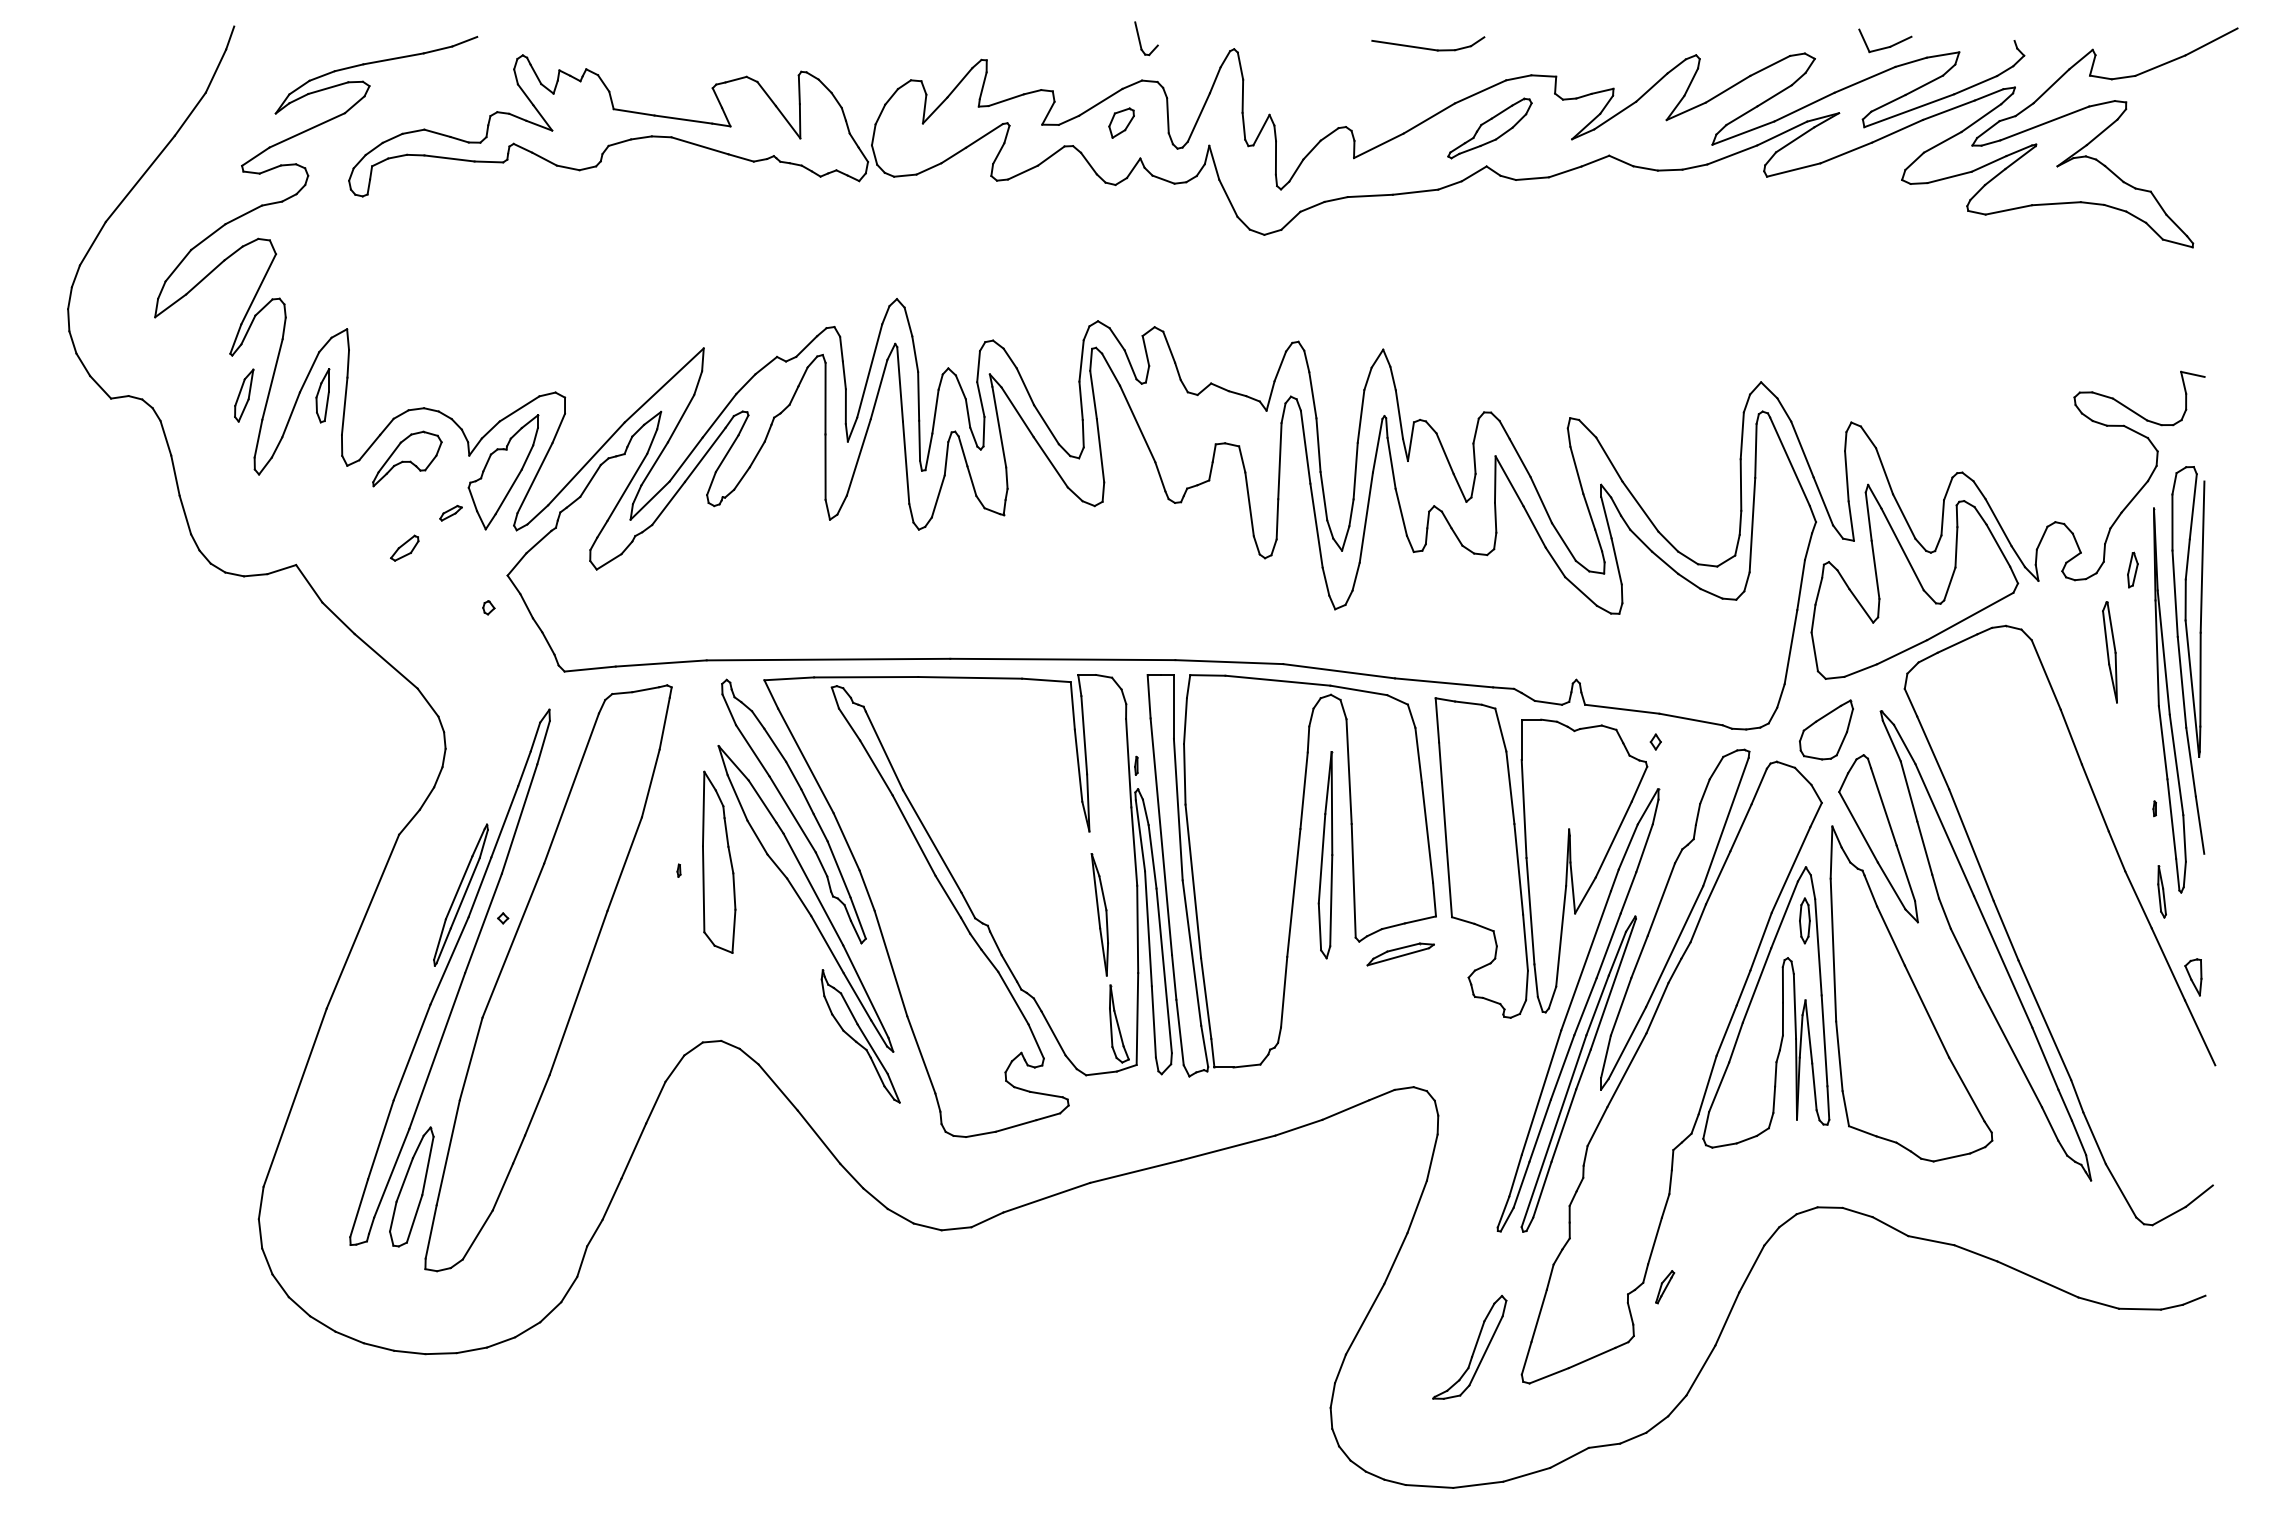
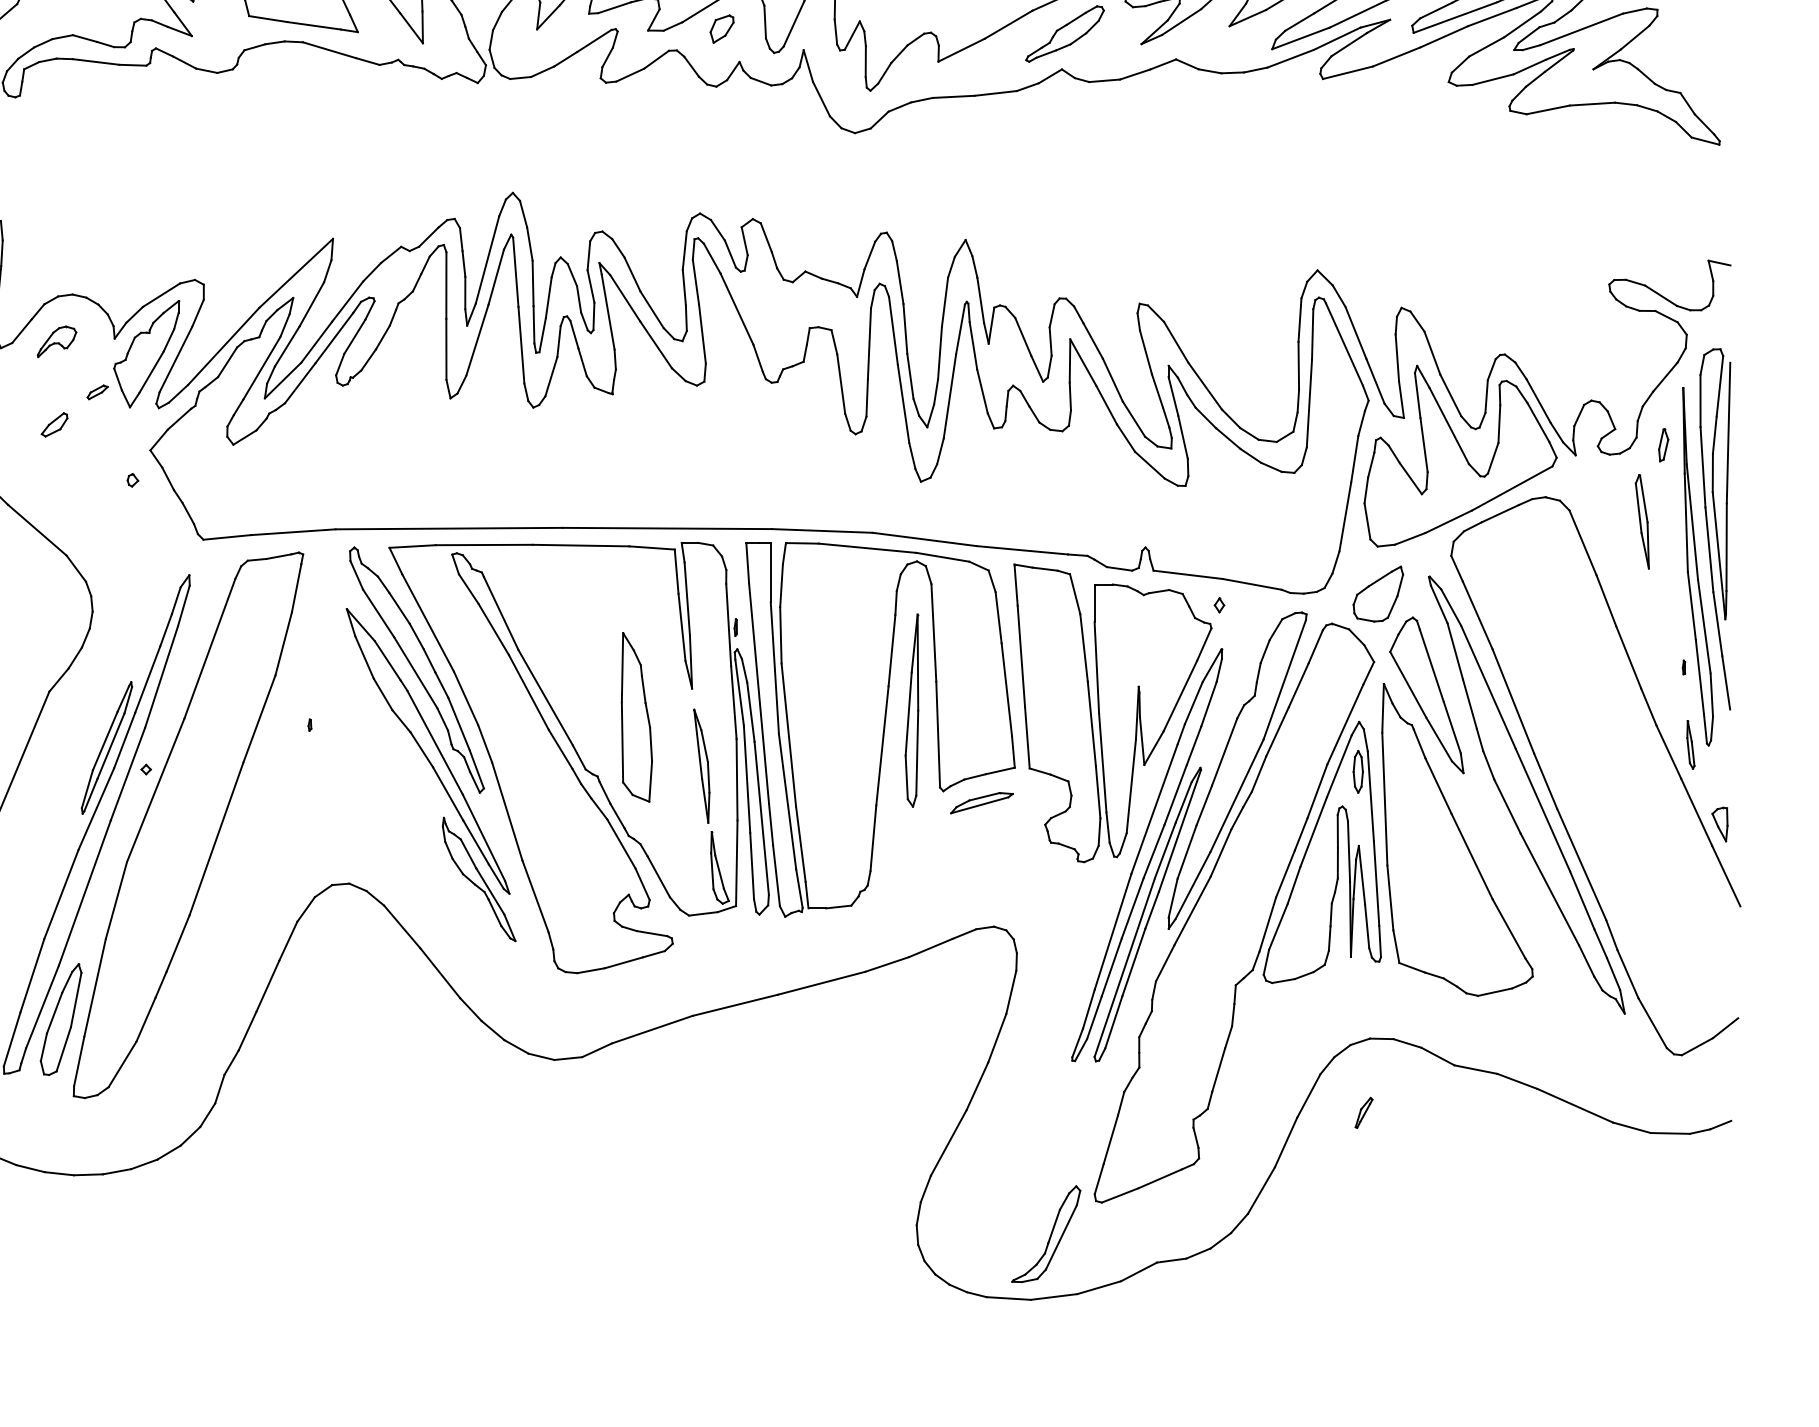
part: (407, 458) -> (57, 341), size x0.6
part: (719, 861) -> (637, 716), moved
part: (1665, 1287) -> (1364, 1113), moved
part: (1469, 1347) -> (1045, 1234), moved

